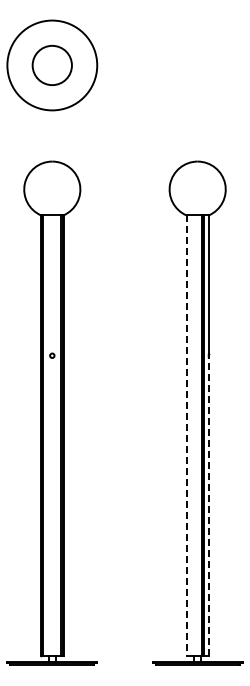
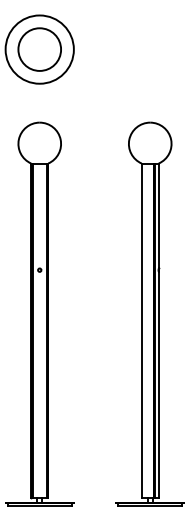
circle: (52, 65) -> (39, 49), size x1.43
line: (186, 436) -> (141, 331), dashed -> solid
line: (208, 506) -> (158, 384), dashed -> solid

